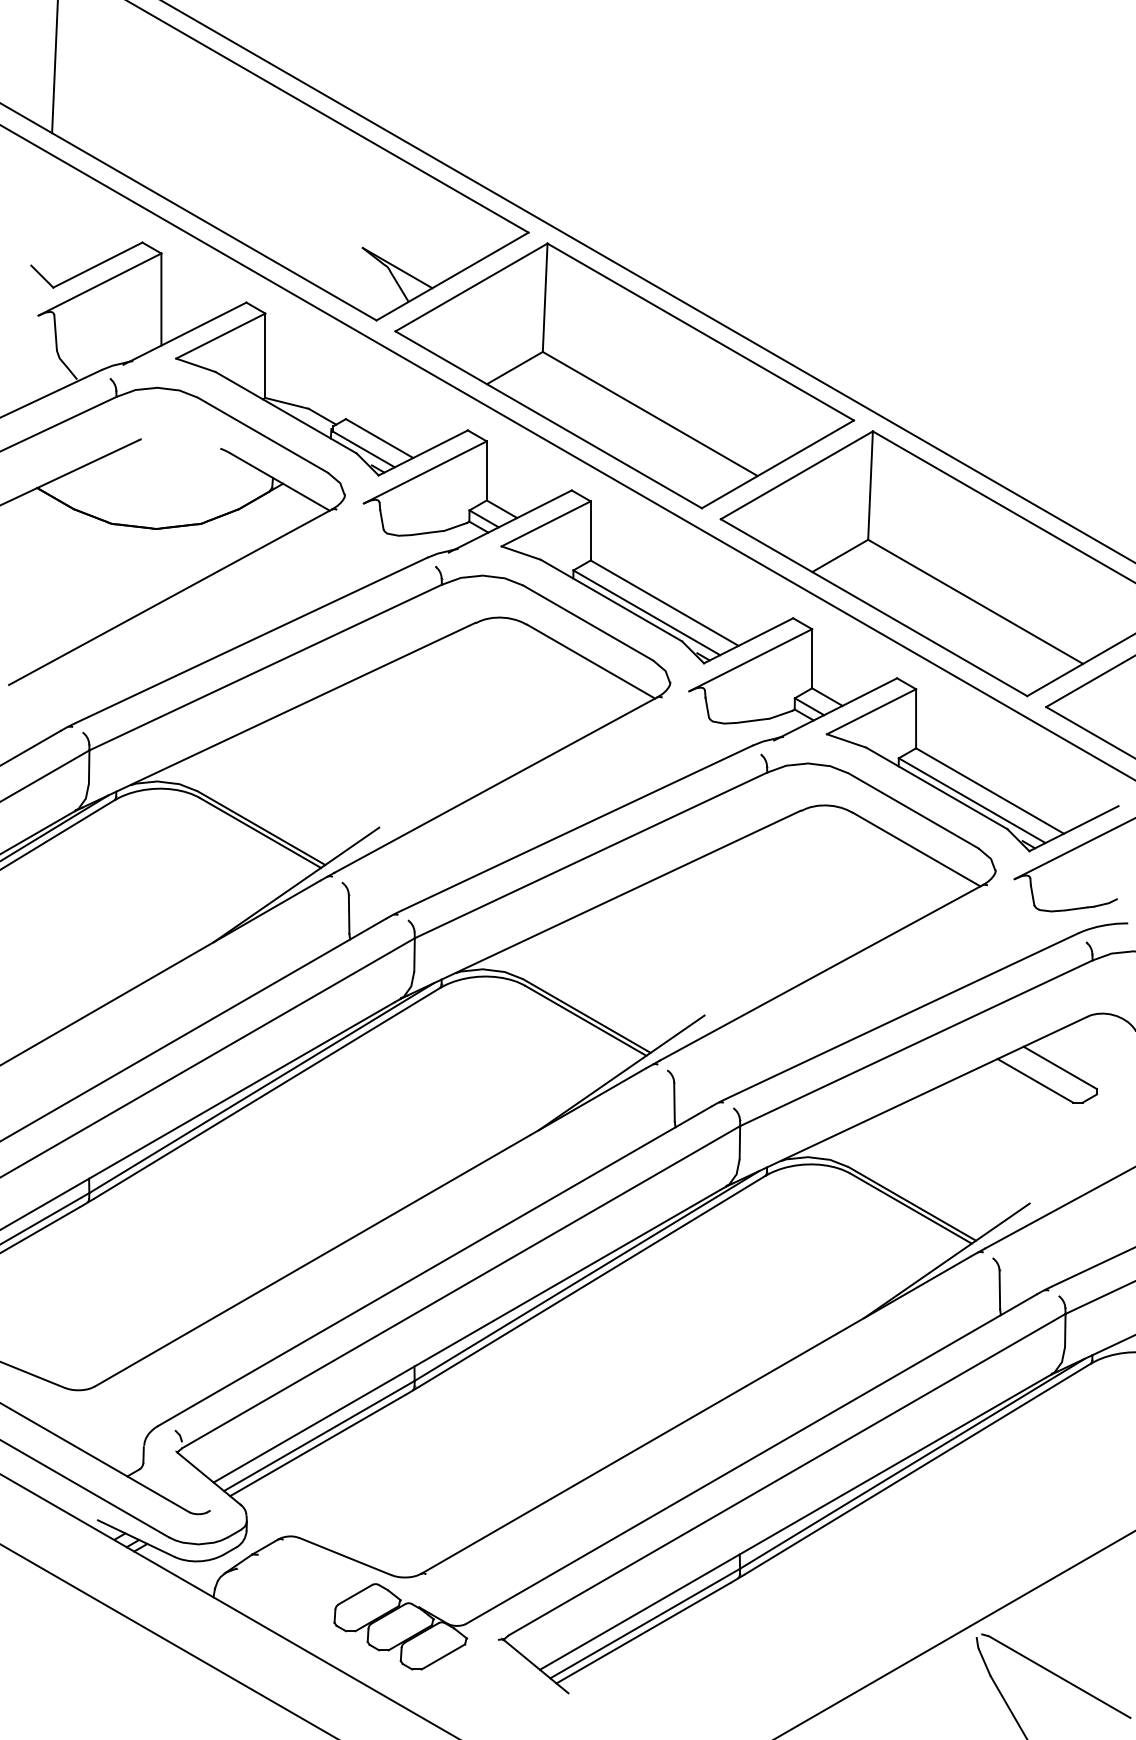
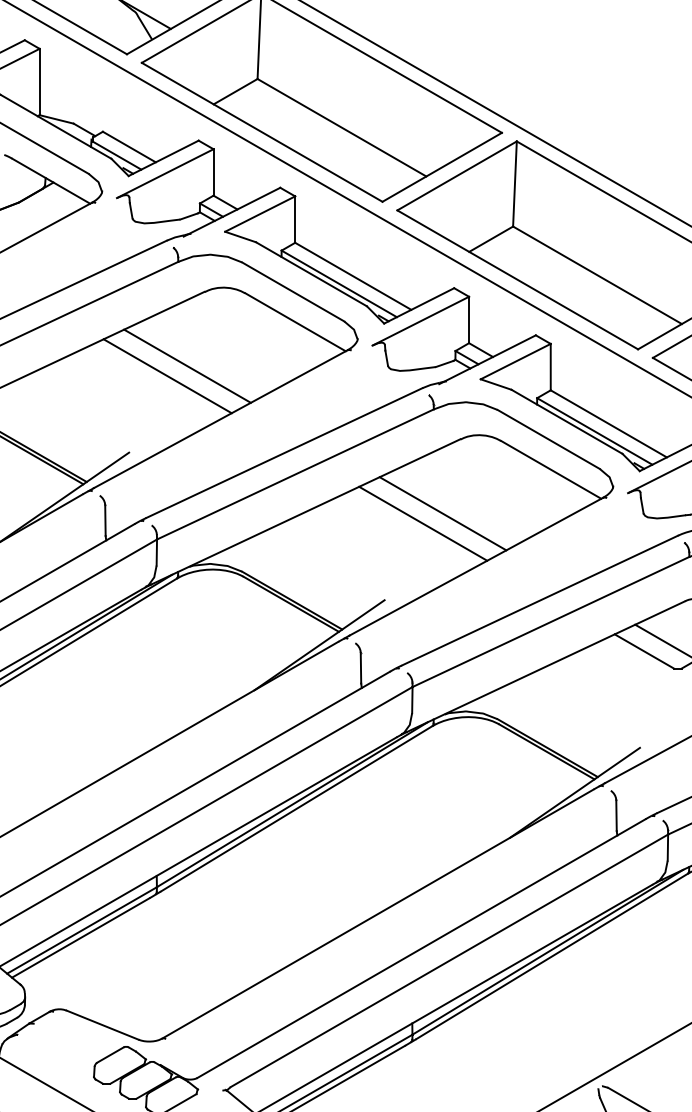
line: (453, 717) -> (187, 366), added
line: (427, 730) -> (166, 376), added
line: (778, 905) -> (442, 513), added
line: (753, 918) -> (423, 523), added

